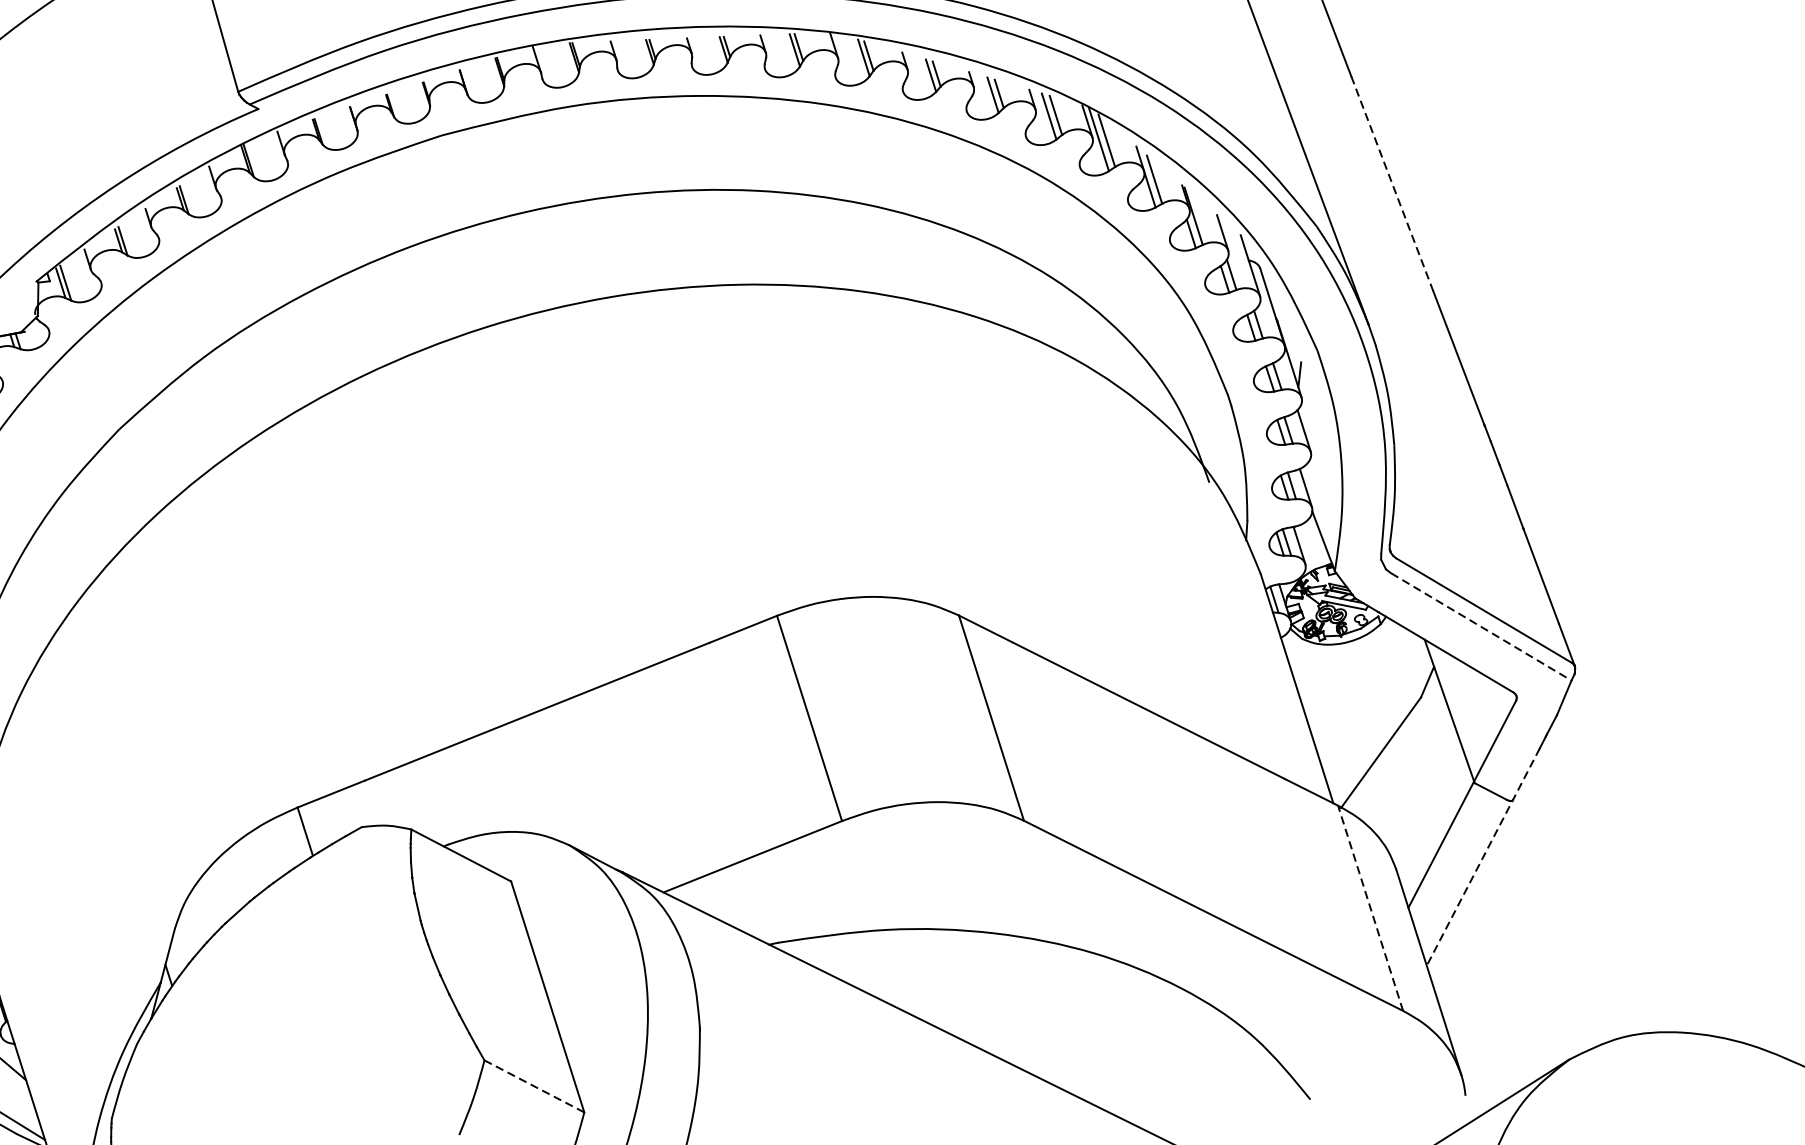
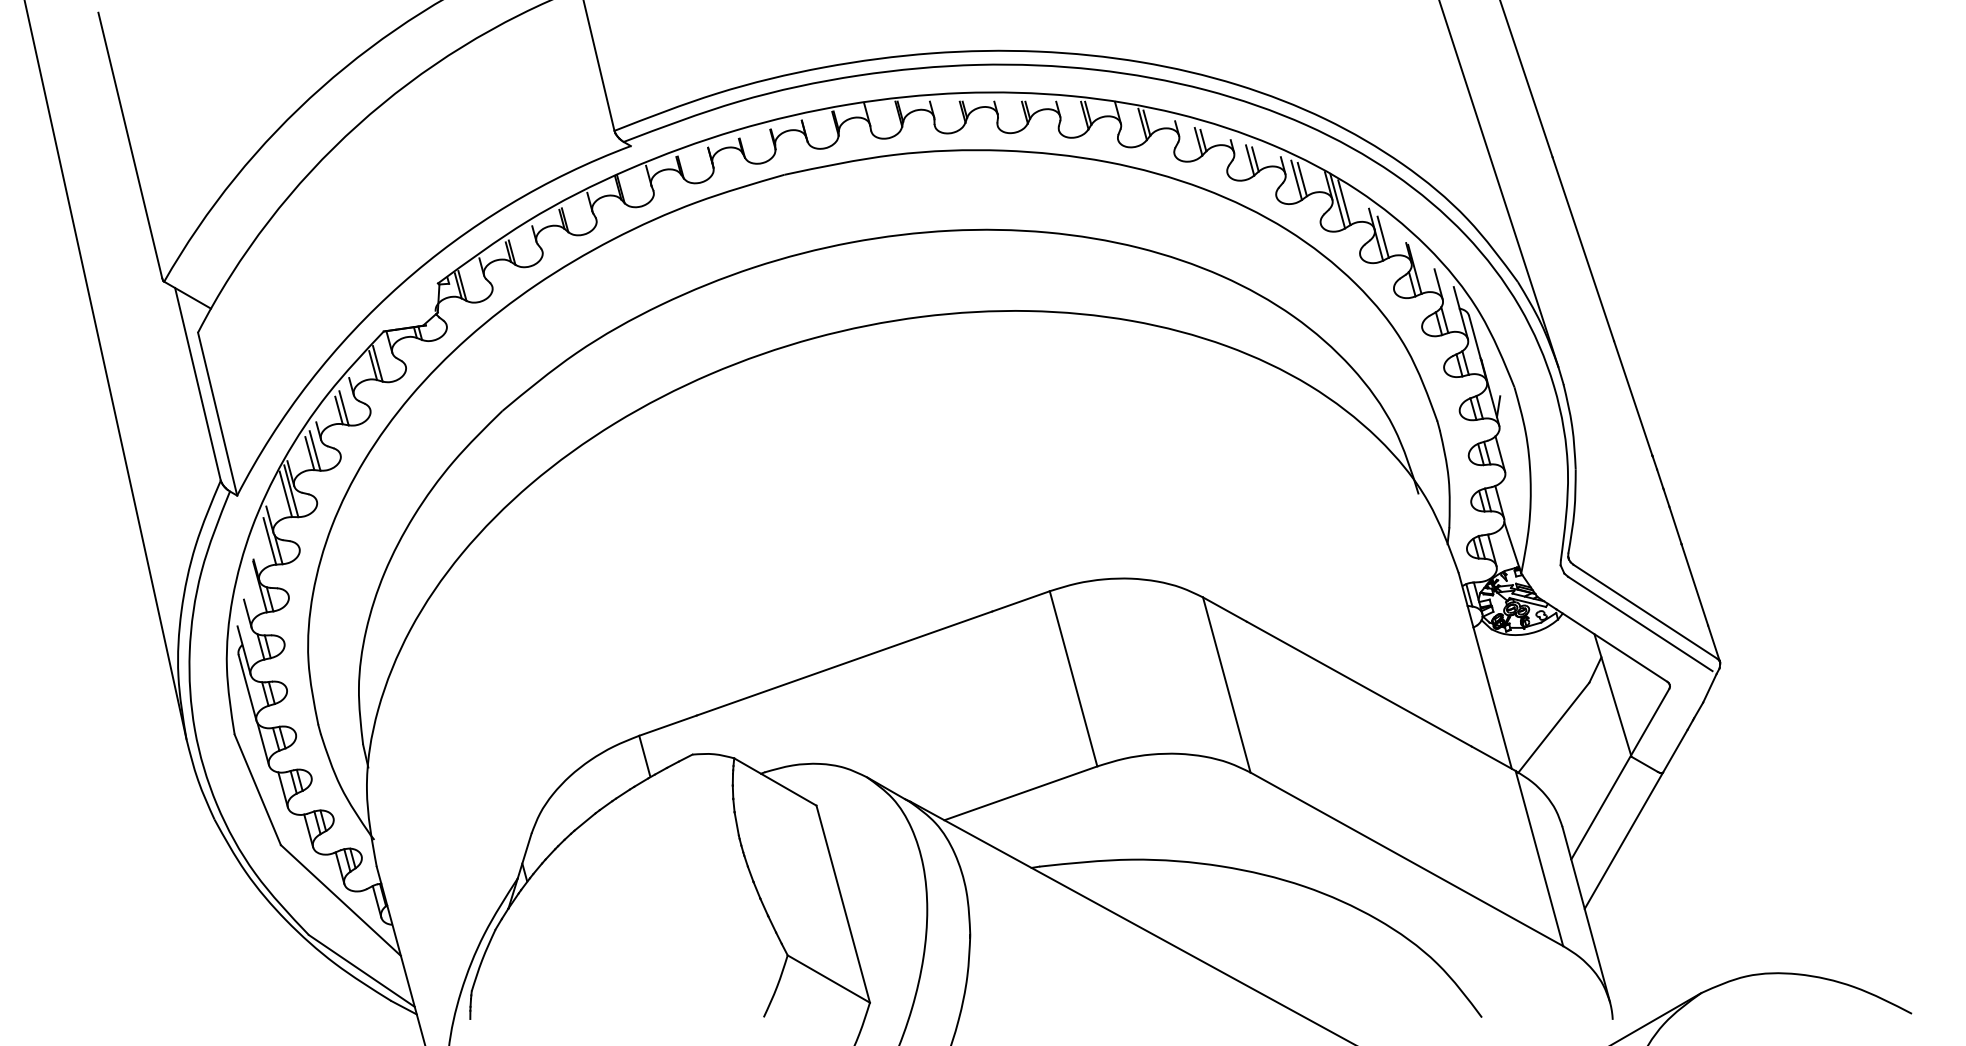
line: (1392, 184) -> (1583, 249), dashed -> solid
line: (1477, 624) -> (1639, 623), dashed -> solid
line: (1482, 857) -> (1635, 819), dashed -> solid
line: (1370, 908) -> (1539, 858), dashed -> solid
line: (533, 1085) -> (828, 978), dashed -> solid

